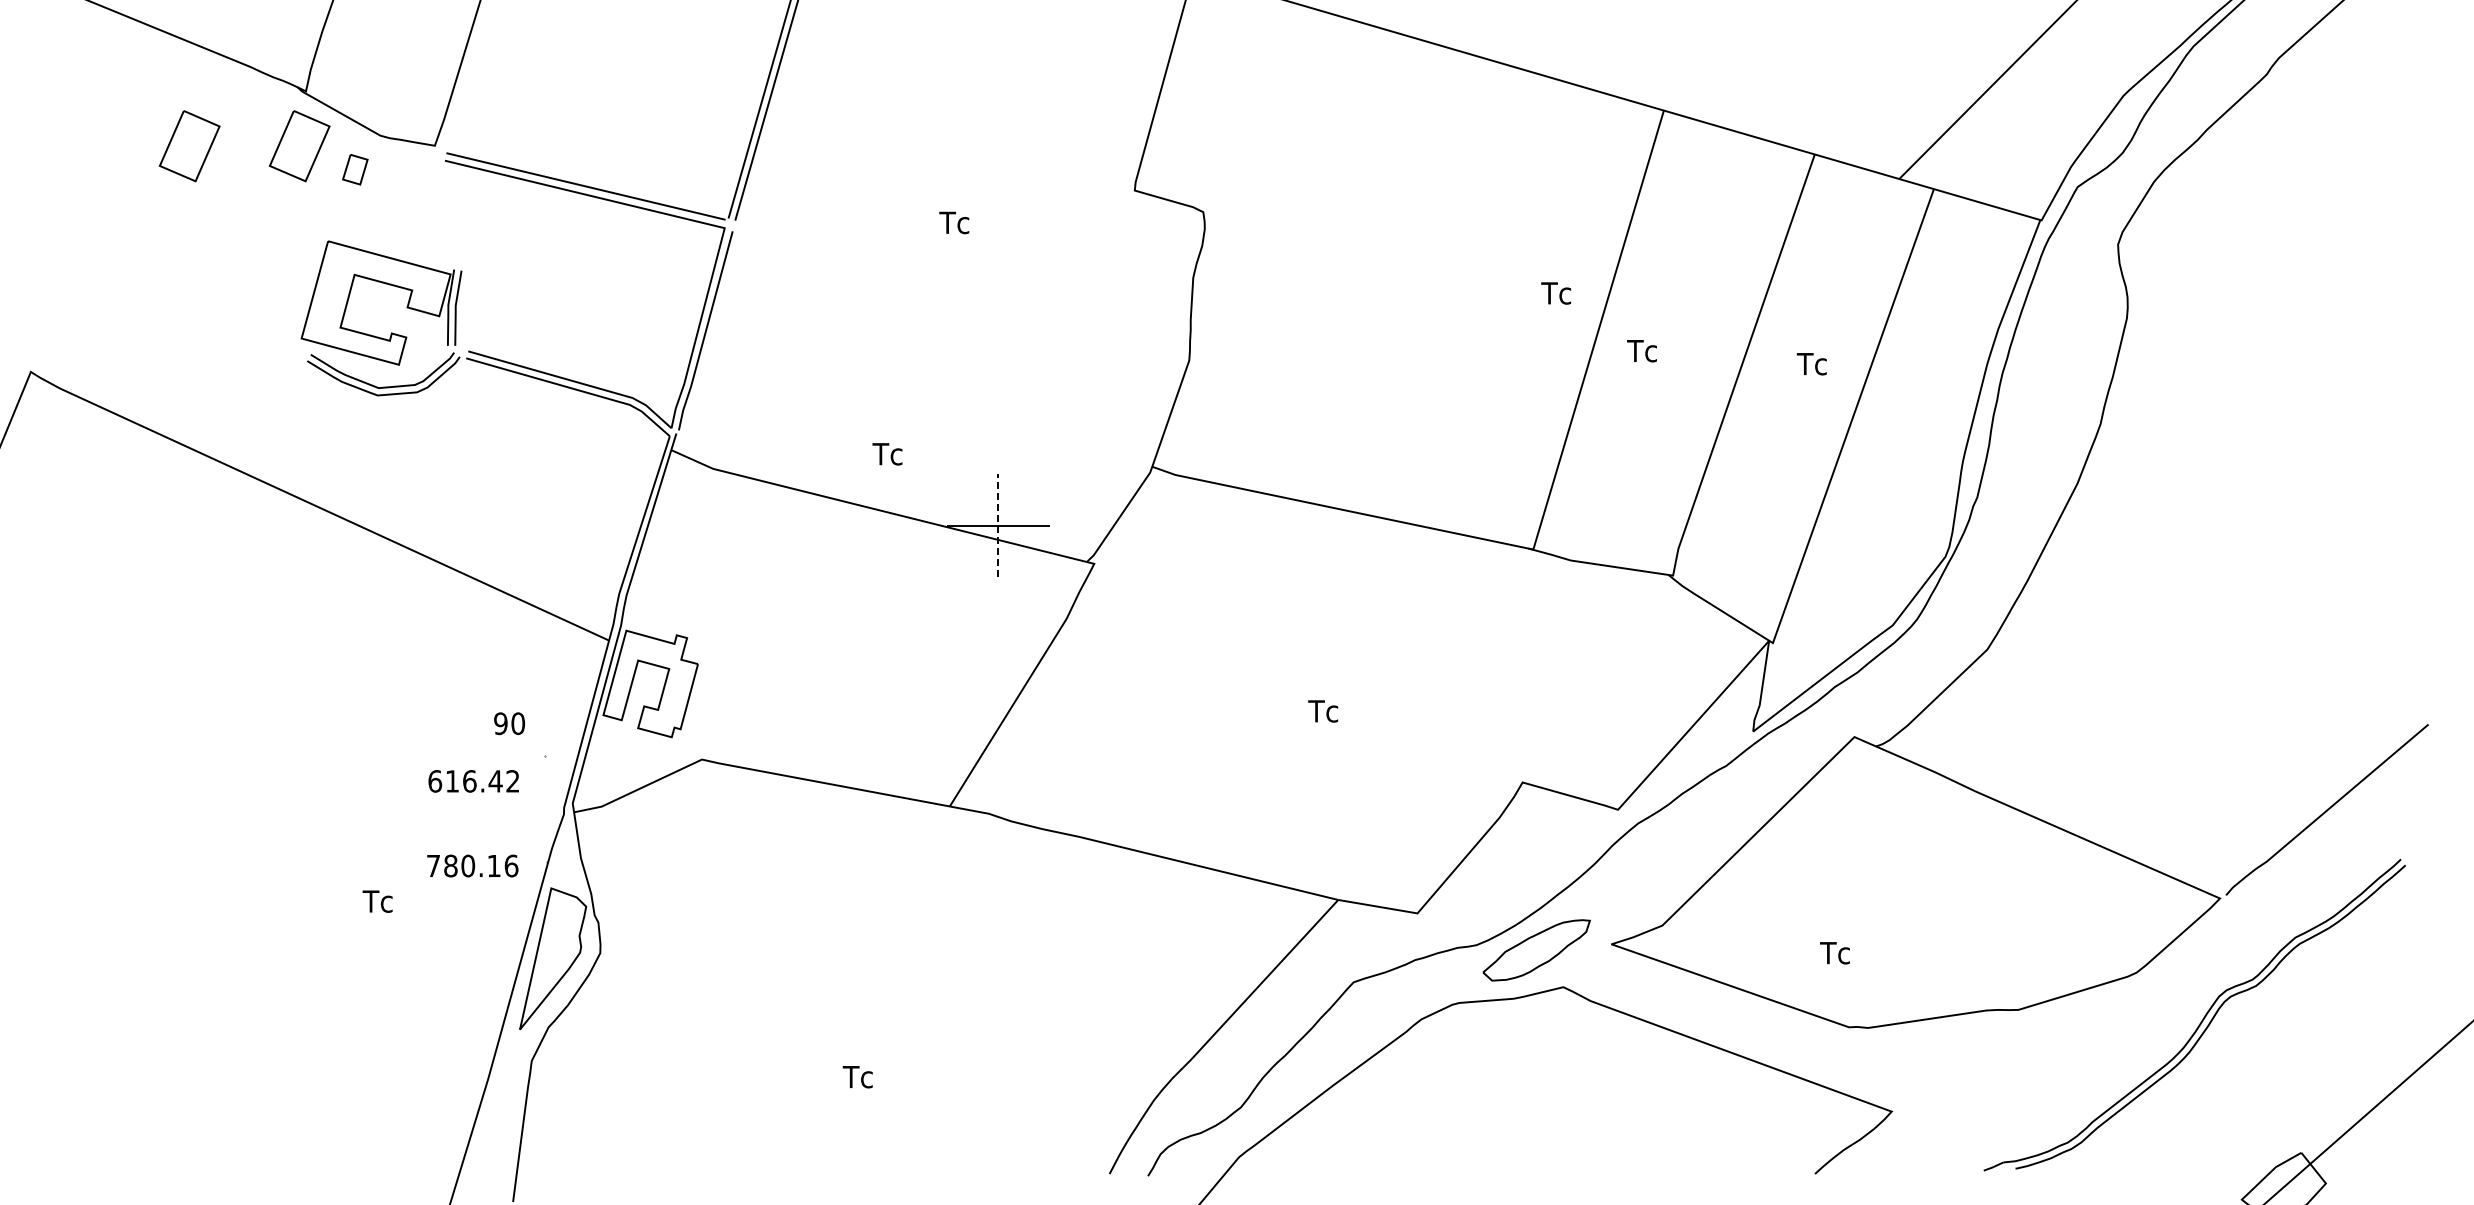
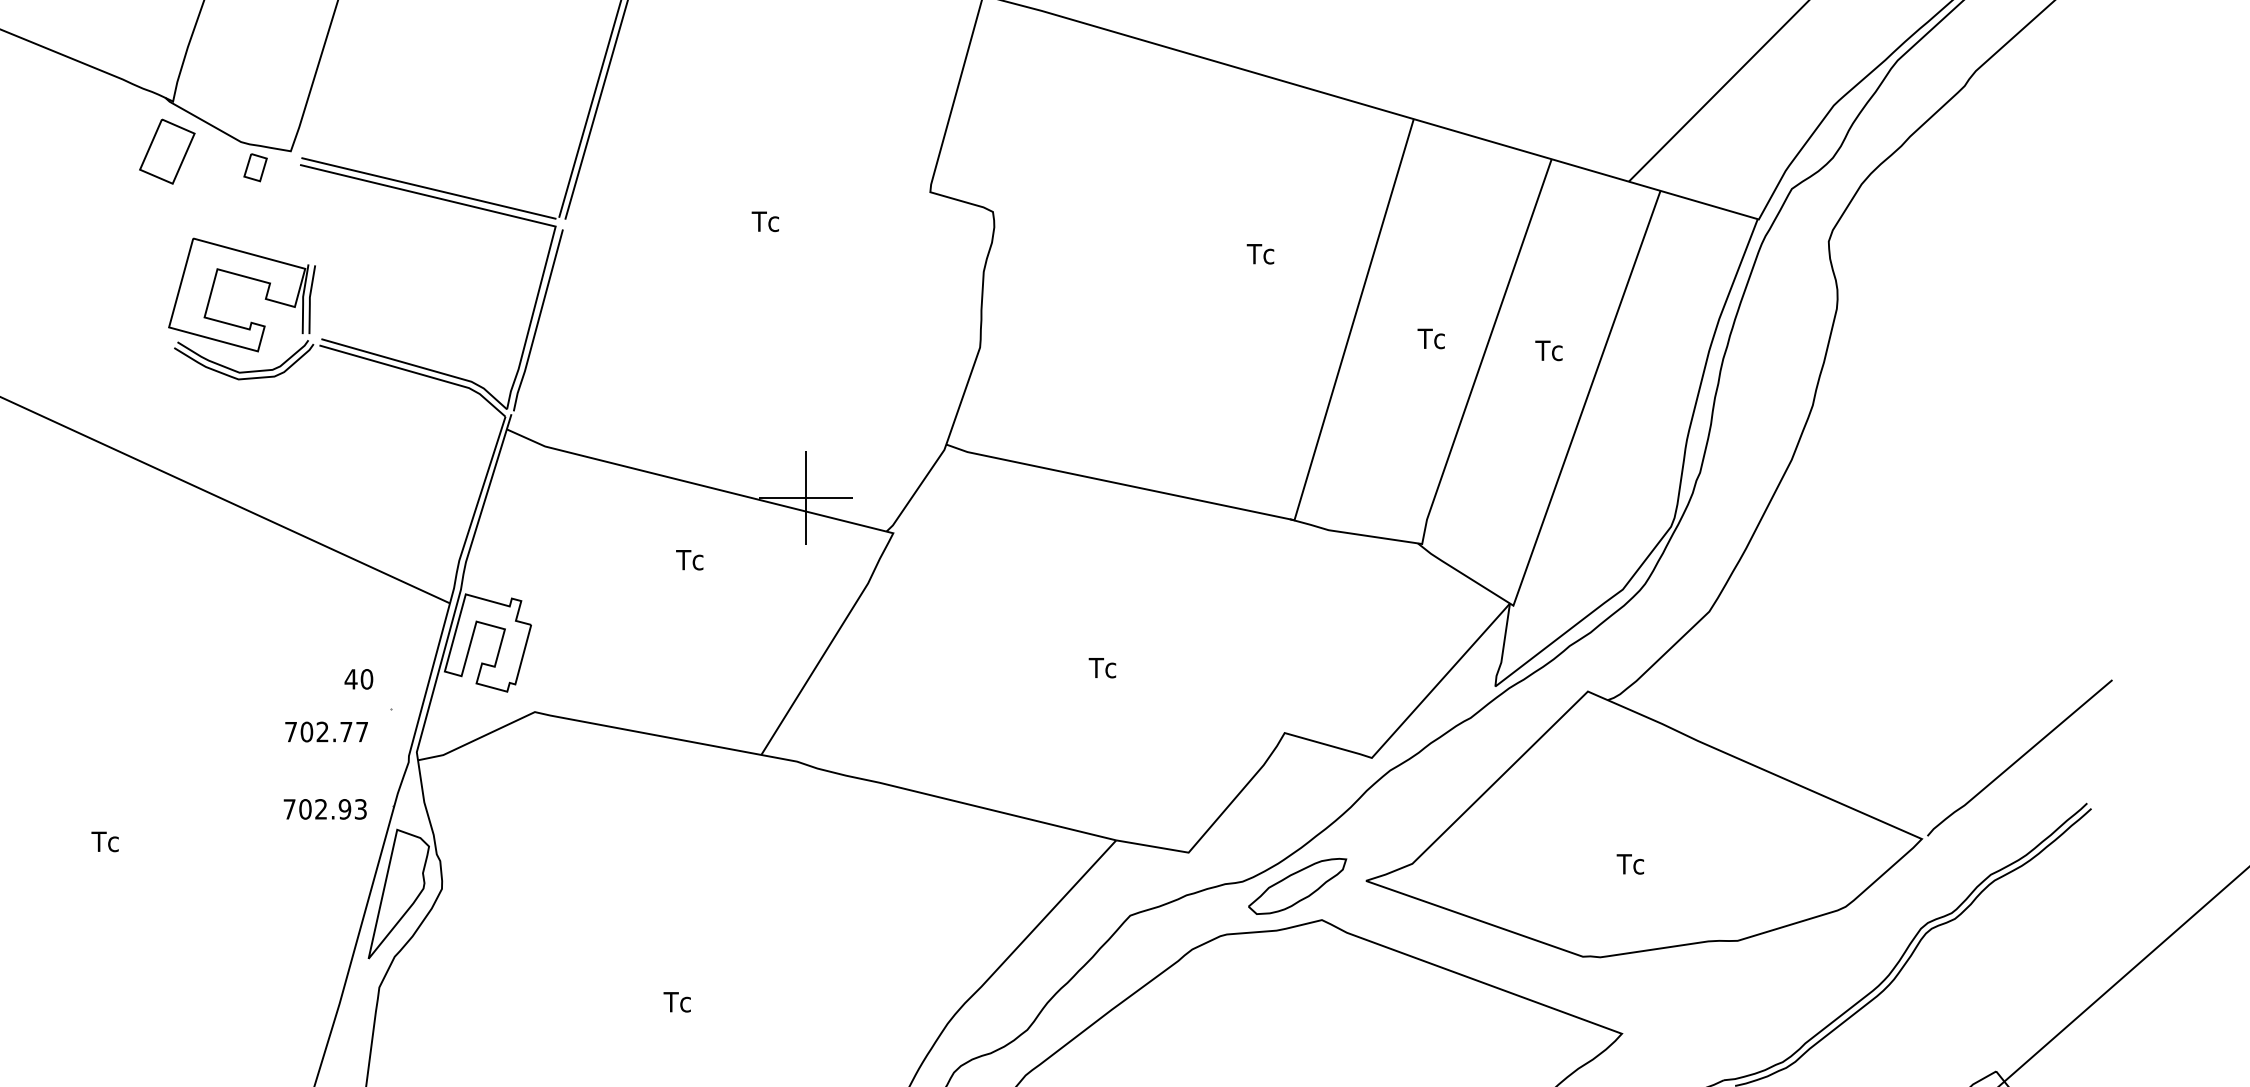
part: (189, 146) -> (66, 151), removed
part: (355, 169) -> (255, 167), moved
text: (1556, 293) -> (1260, 254), moved
text: (1641, 351) -> (1430, 339), moved
text: (887, 454) -> (689, 560), moved
line: (998, 525) -> (805, 498), dashed -> solid
text: (500, 723) -> (350, 679), 90 -> 40
text: (473, 781) -> (326, 732), 616.42 -> 702.77
text: (481, 865) -> (333, 808), 780.16 -> 702.93
text: (377, 901) -> (105, 841), moved
text: (1834, 953) -> (1629, 864), moved

